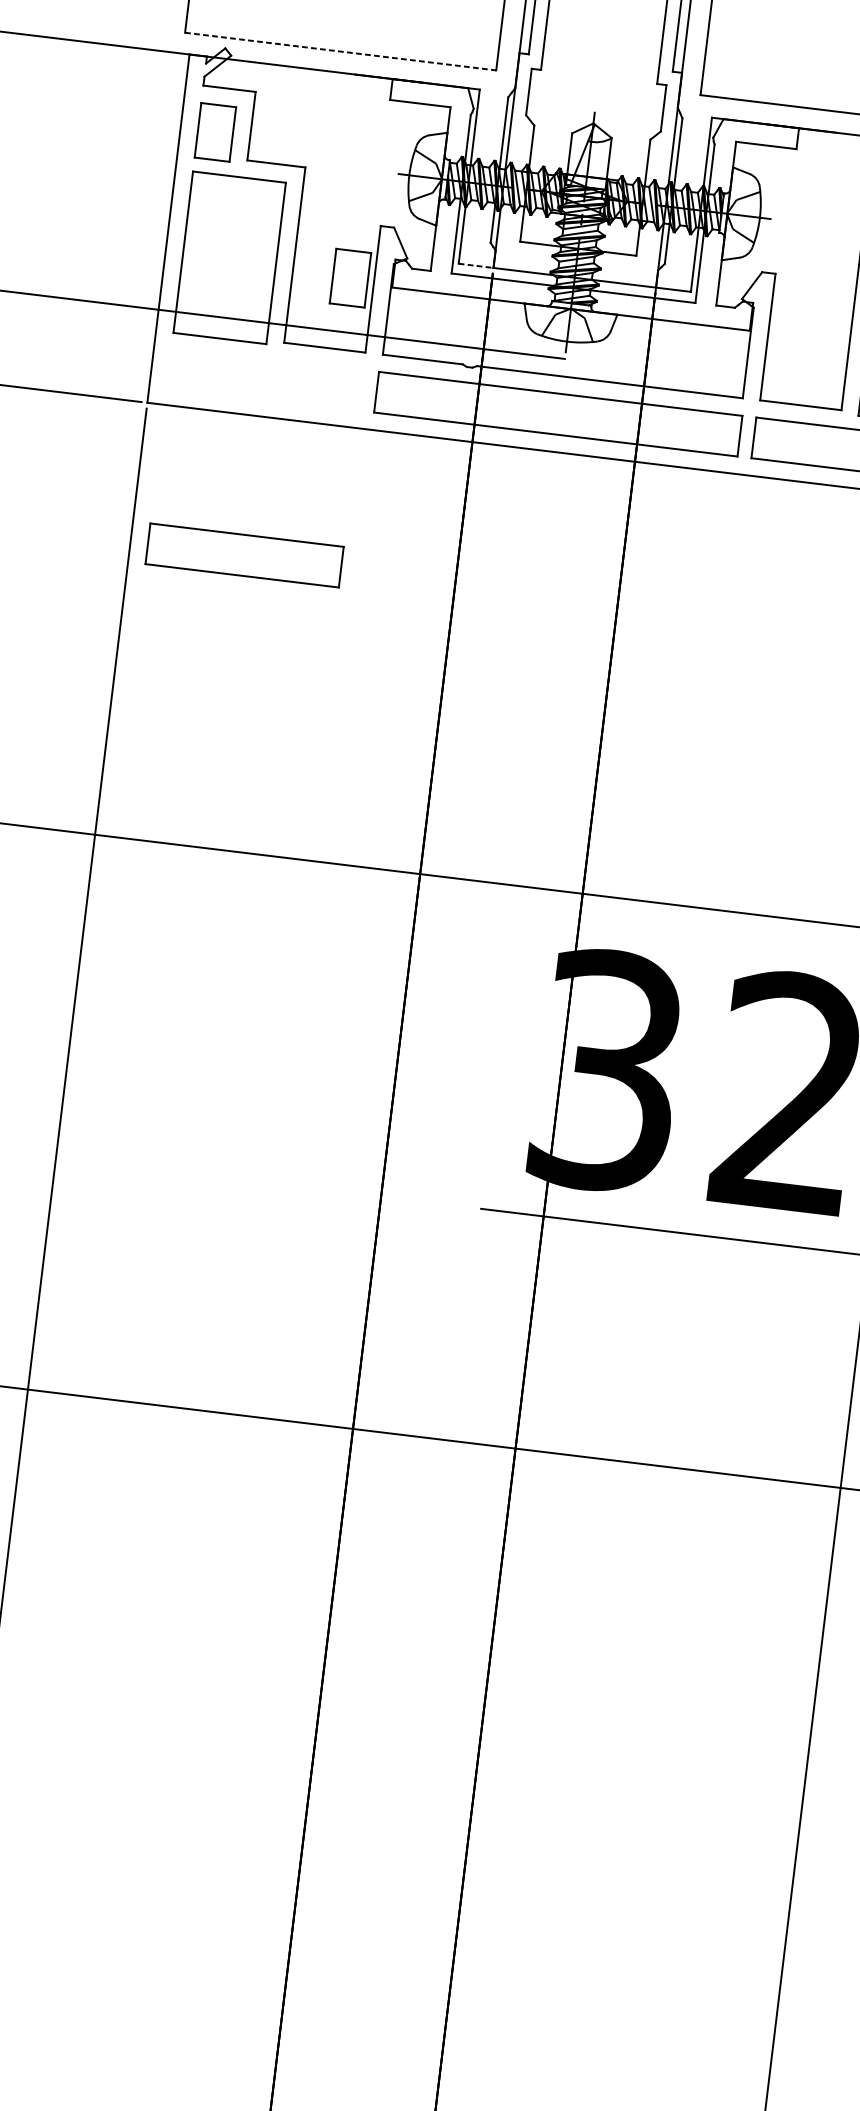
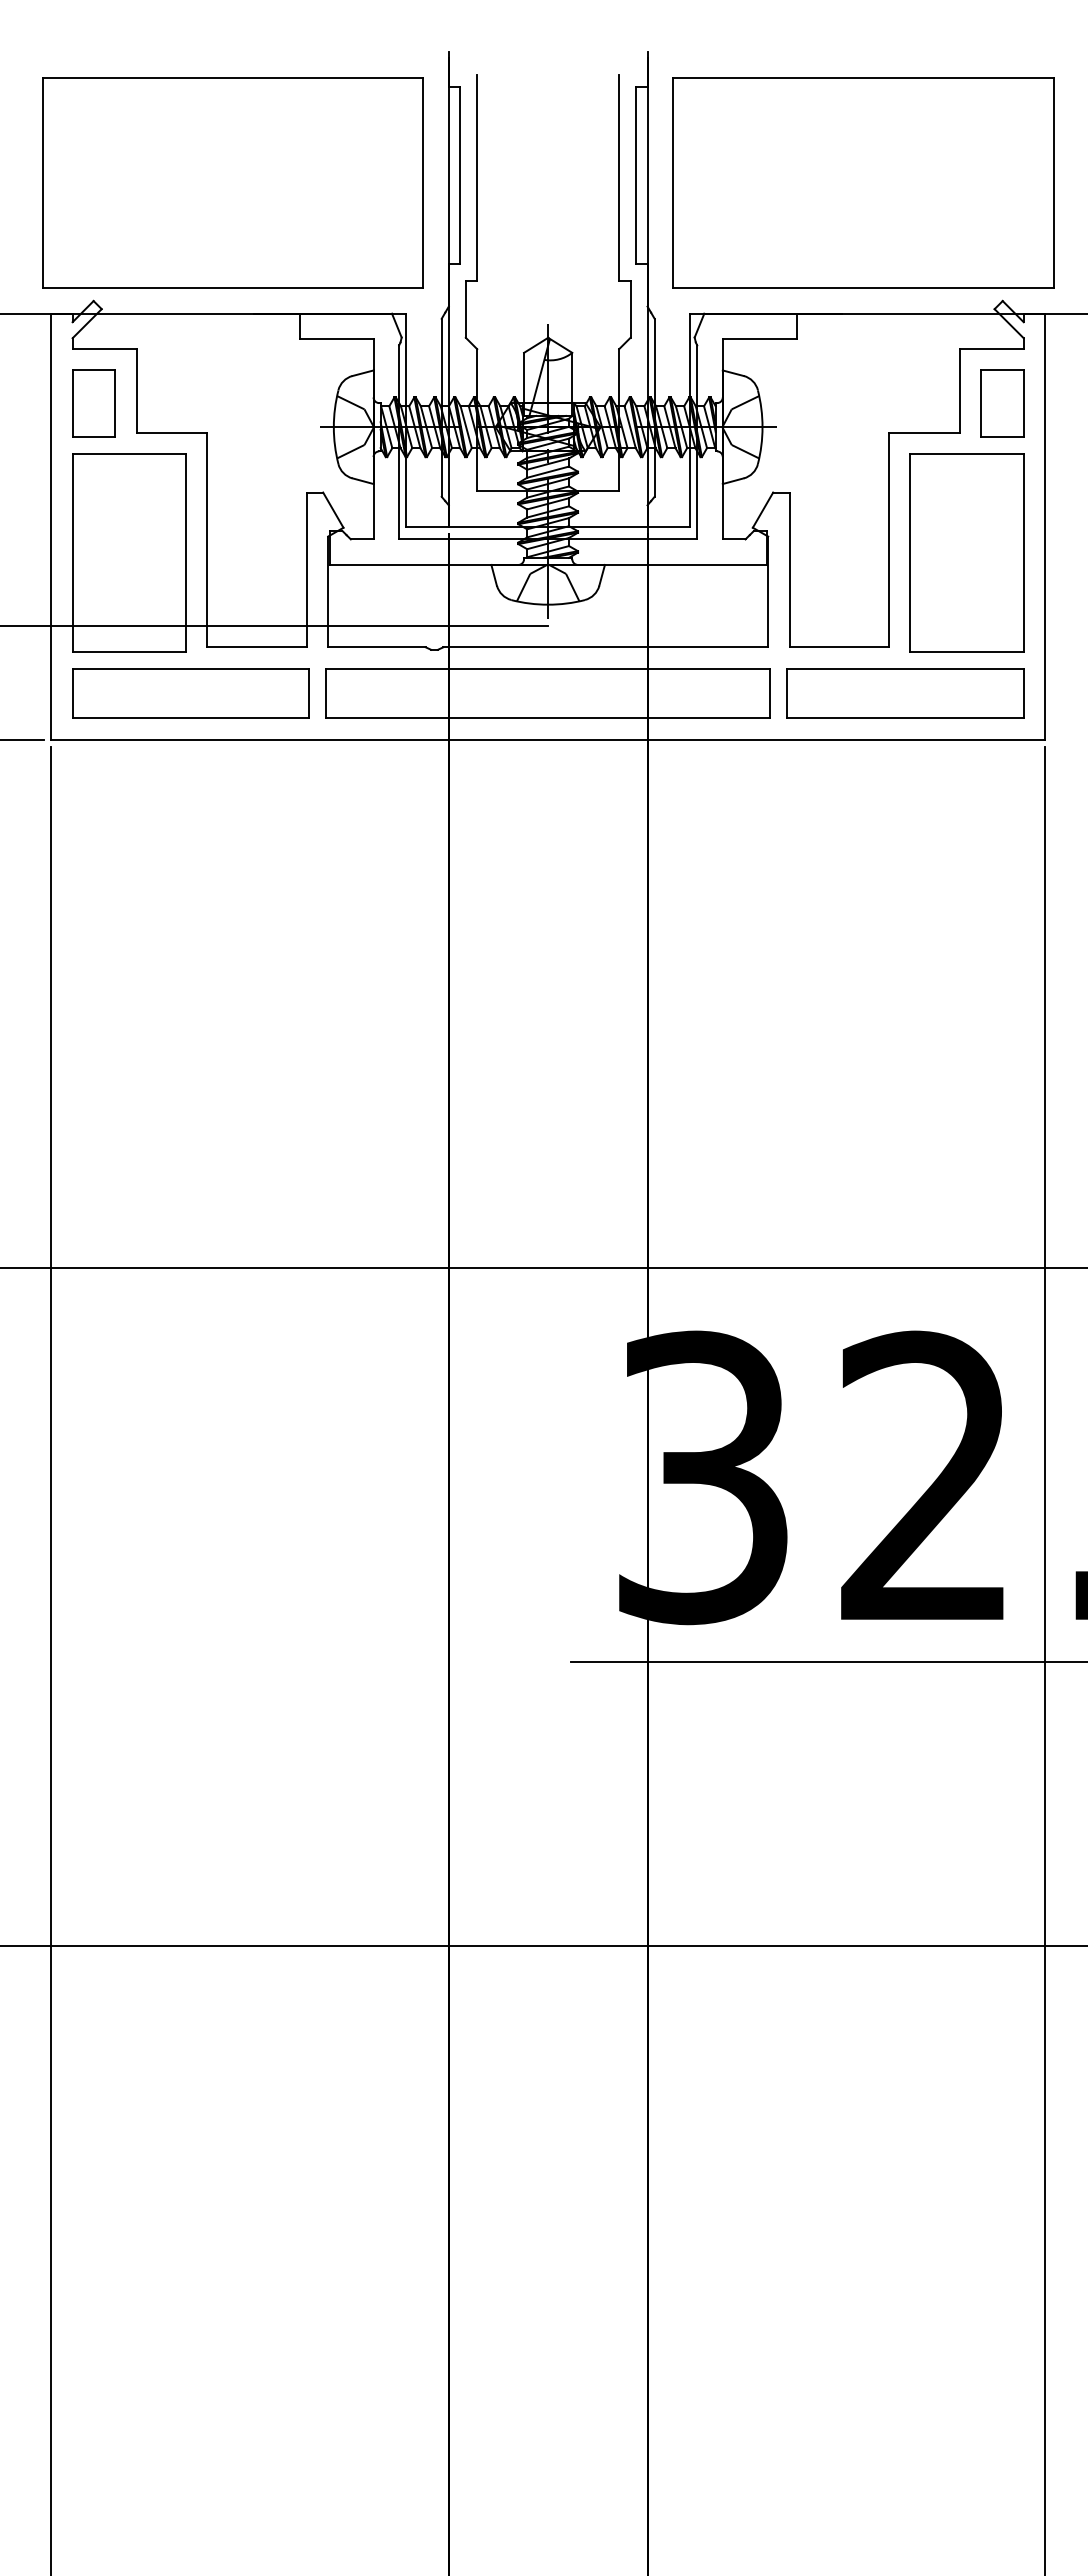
line: (341, 51) -> (233, 288), dashed -> solid
line: (476, 265) -> (428, 526), dashed -> solid
part: (350, 277) -> (277, 559), removed
part: (244, 555) -> (190, 693), moved

